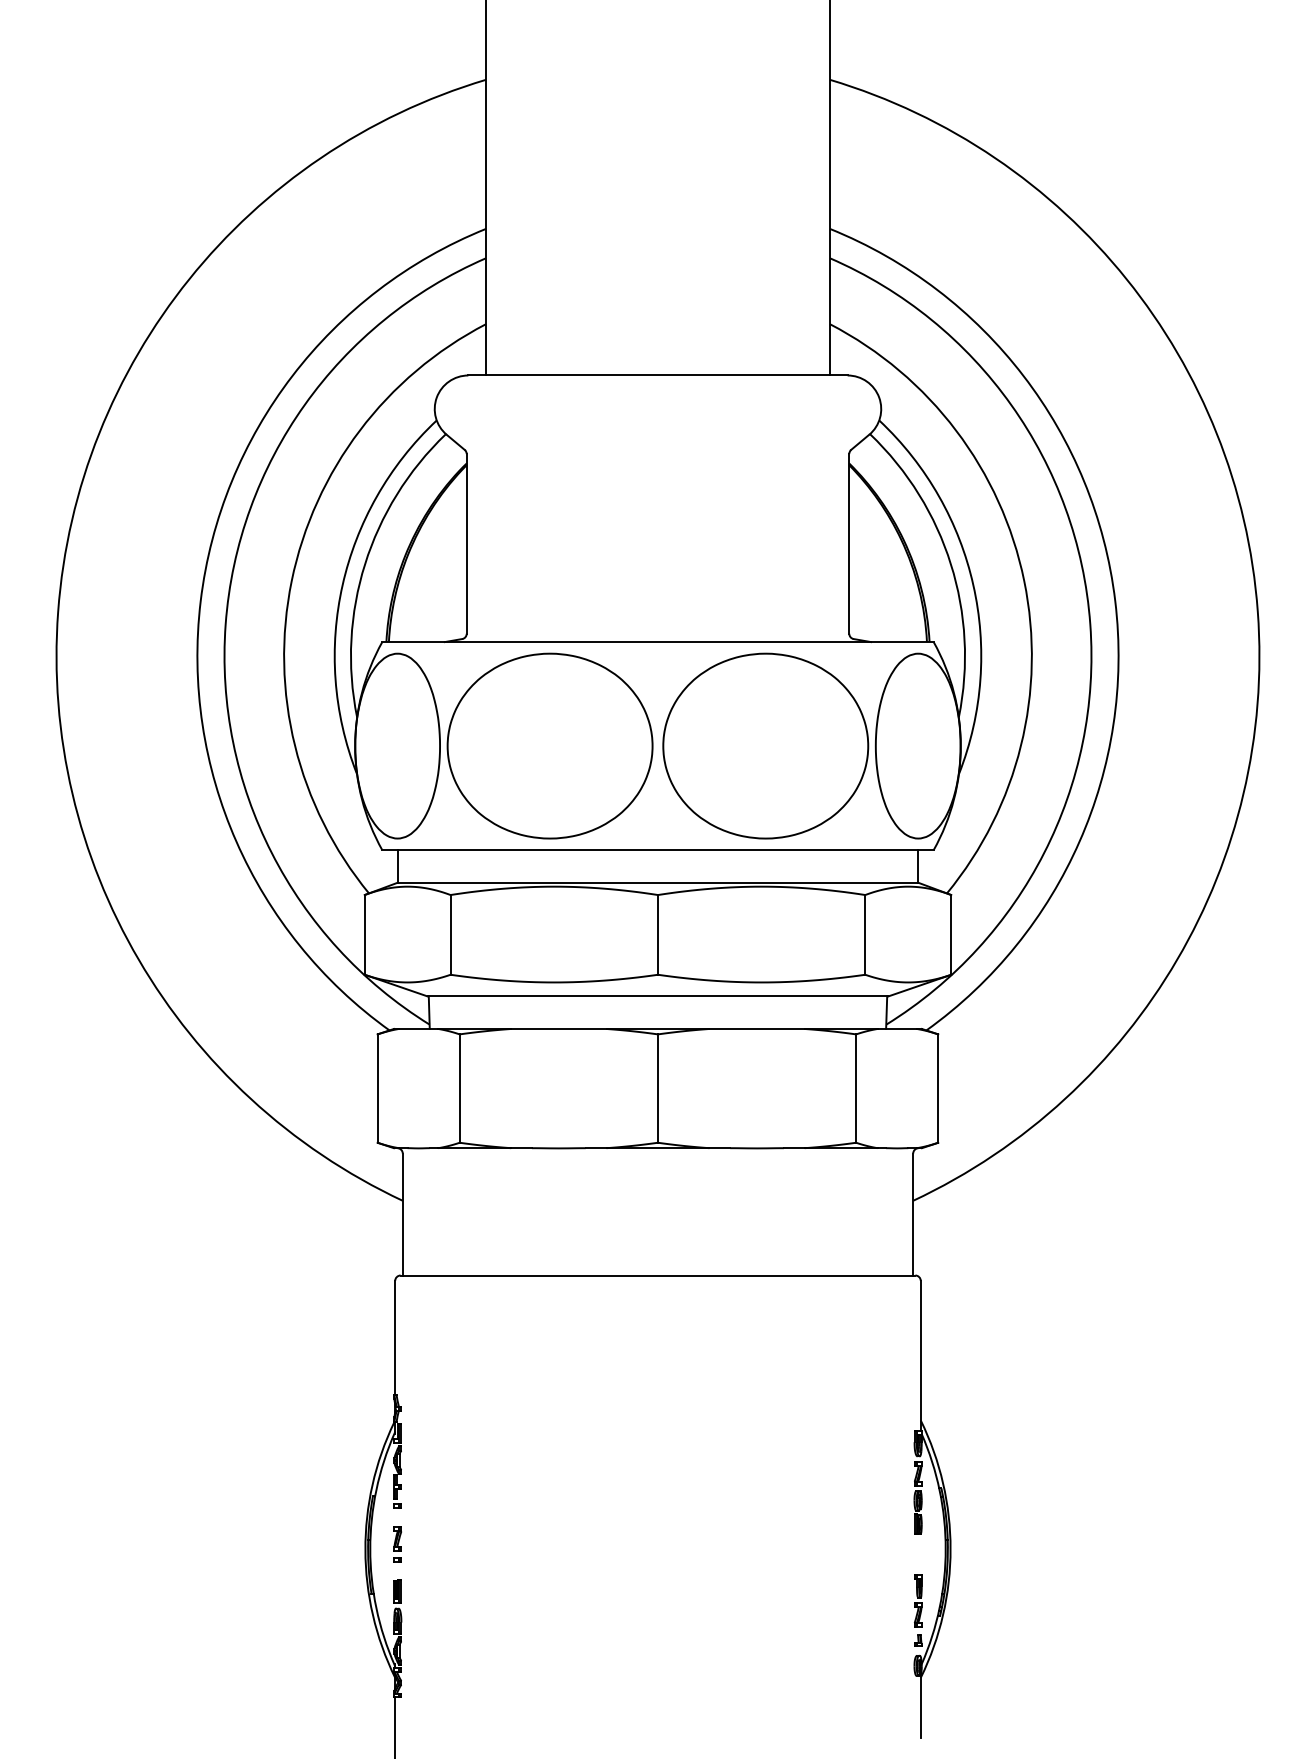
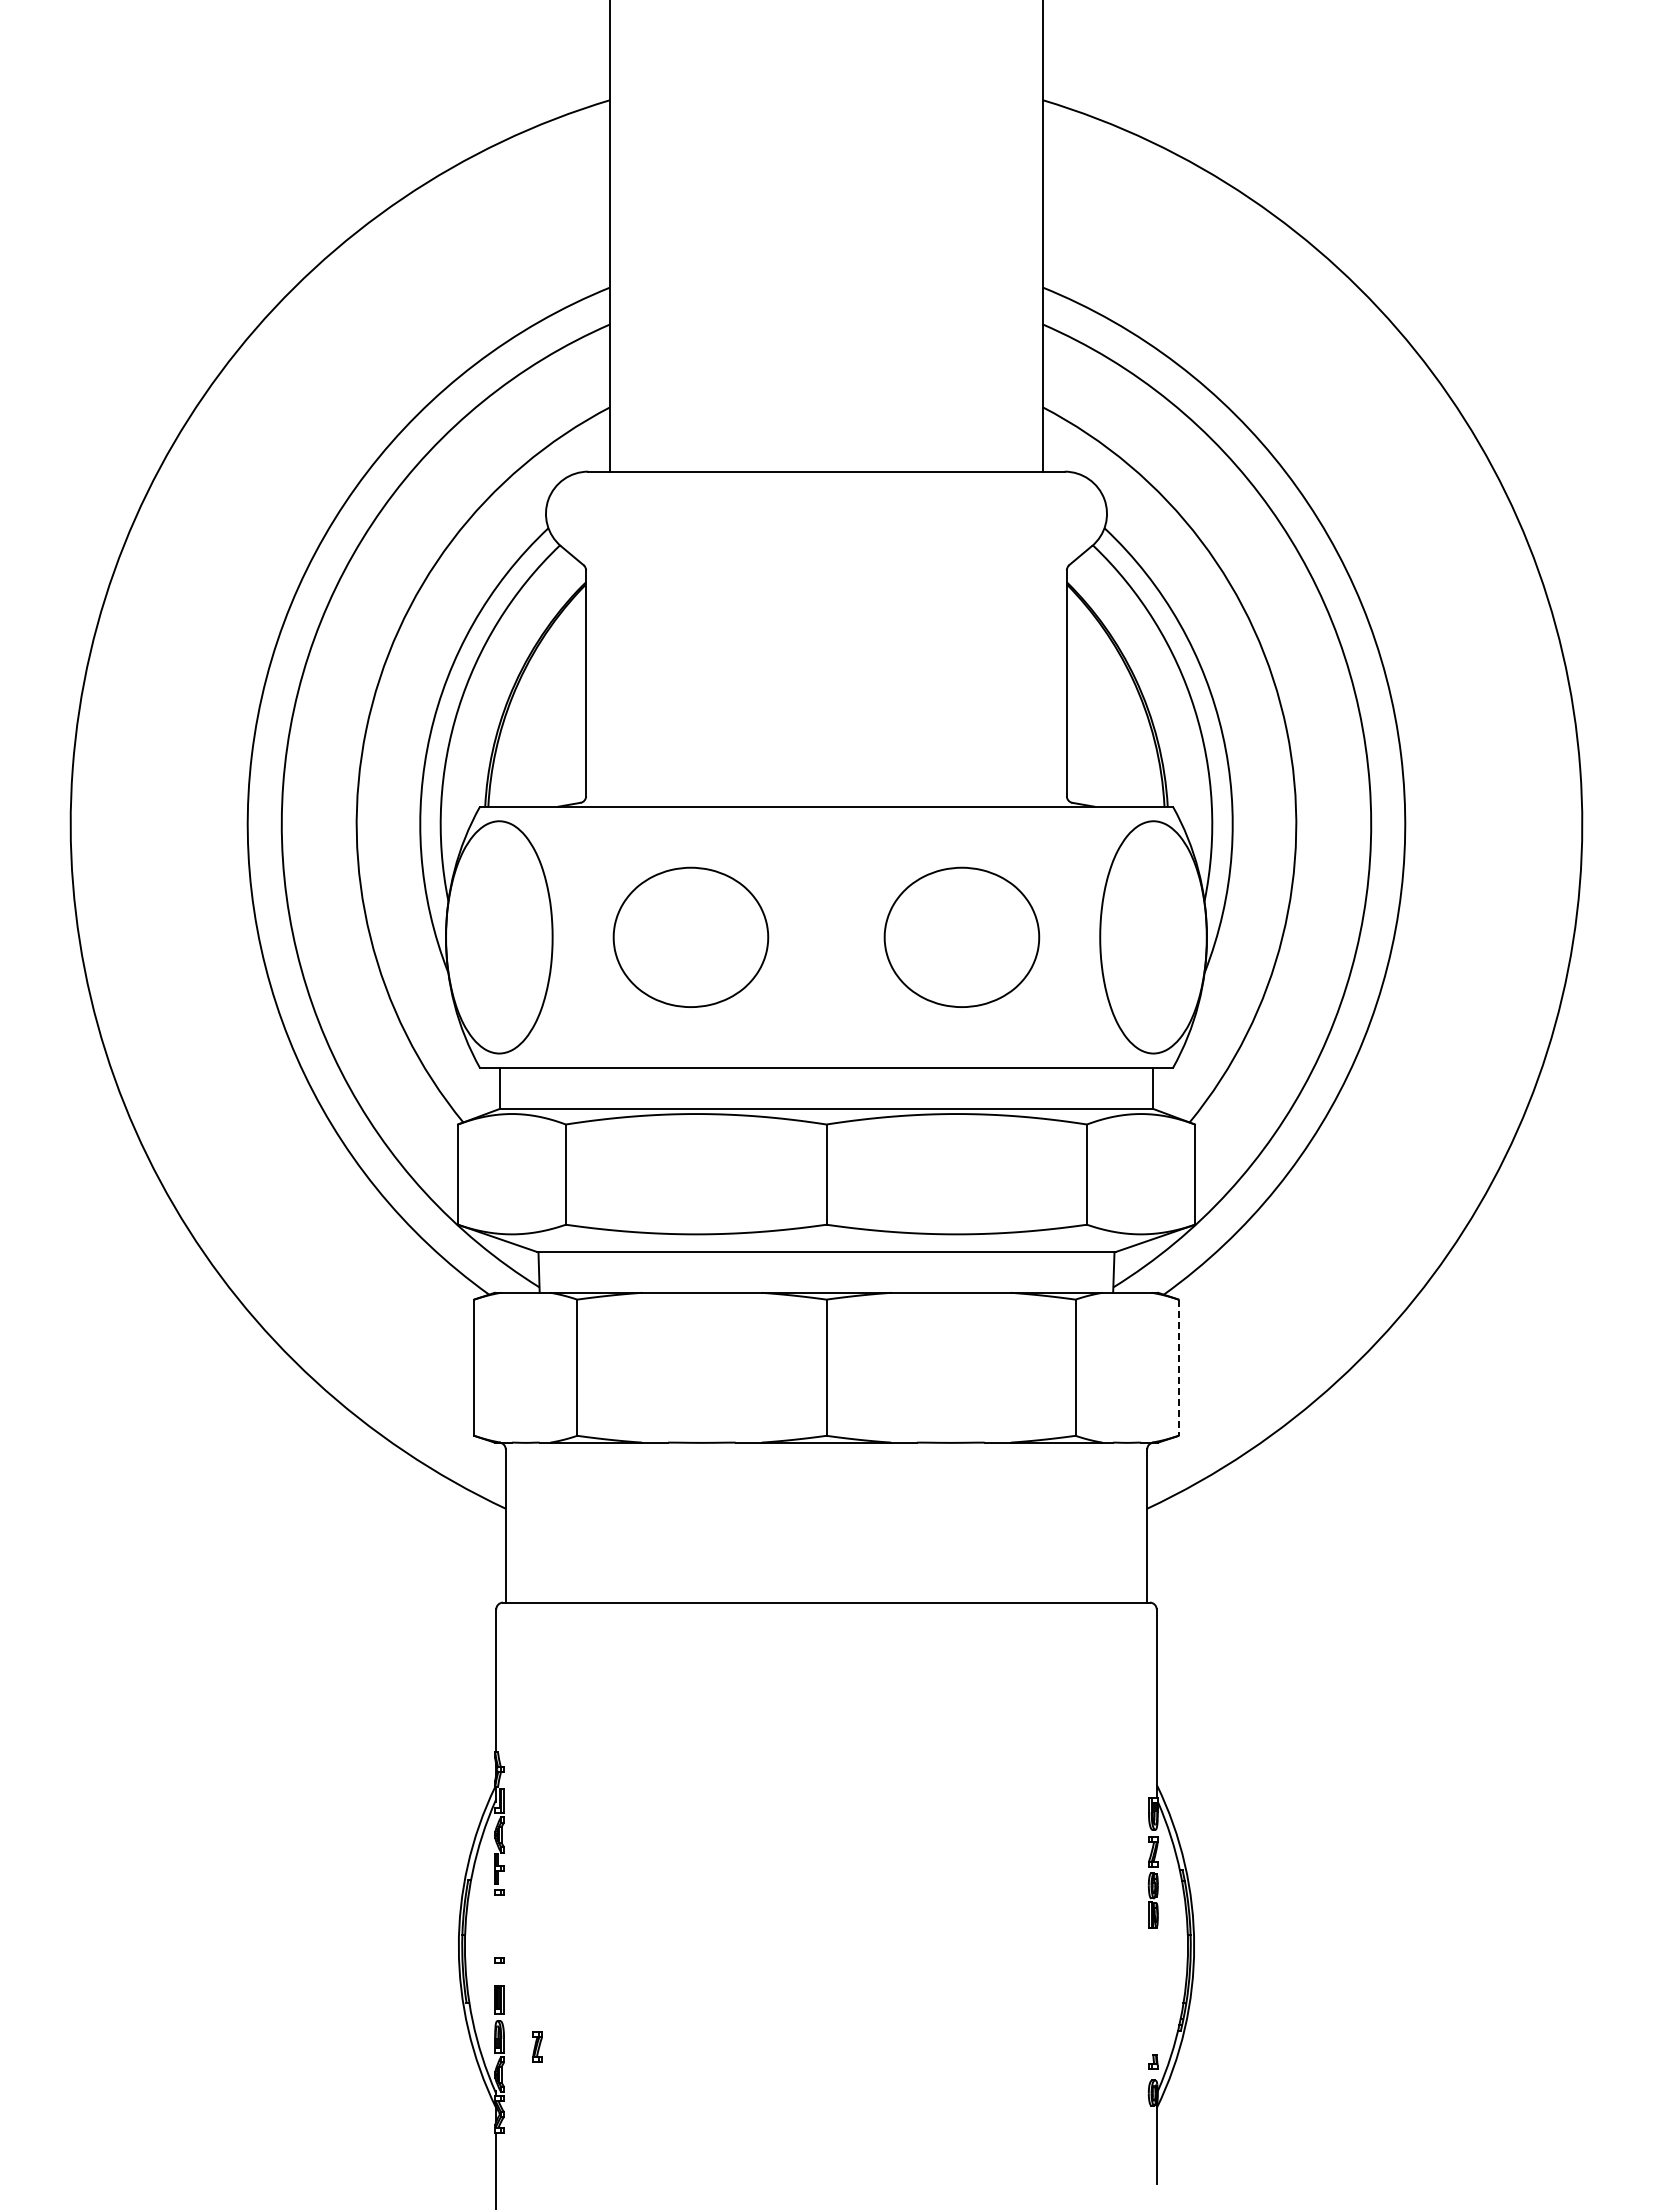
part: (549, 746) -> (690, 937), size x0.6
part: (765, 746) -> (961, 937), size x0.6
line: (938, 1089) -> (1178, 1368), solid -> dashed
part: (397, 1538) -> (537, 2046), moved
part: (918, 1600) -> (1153, 2011), removed

